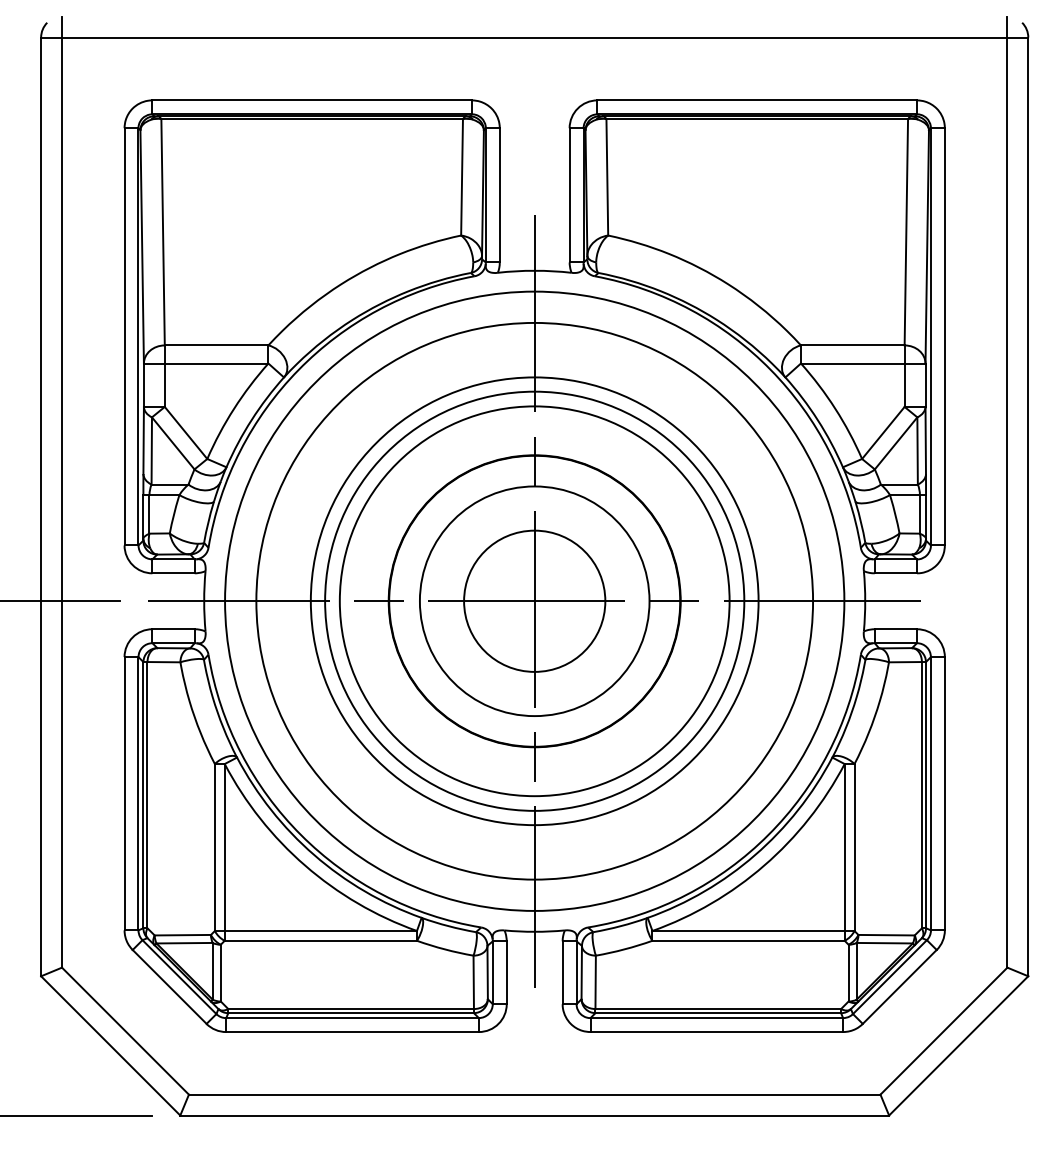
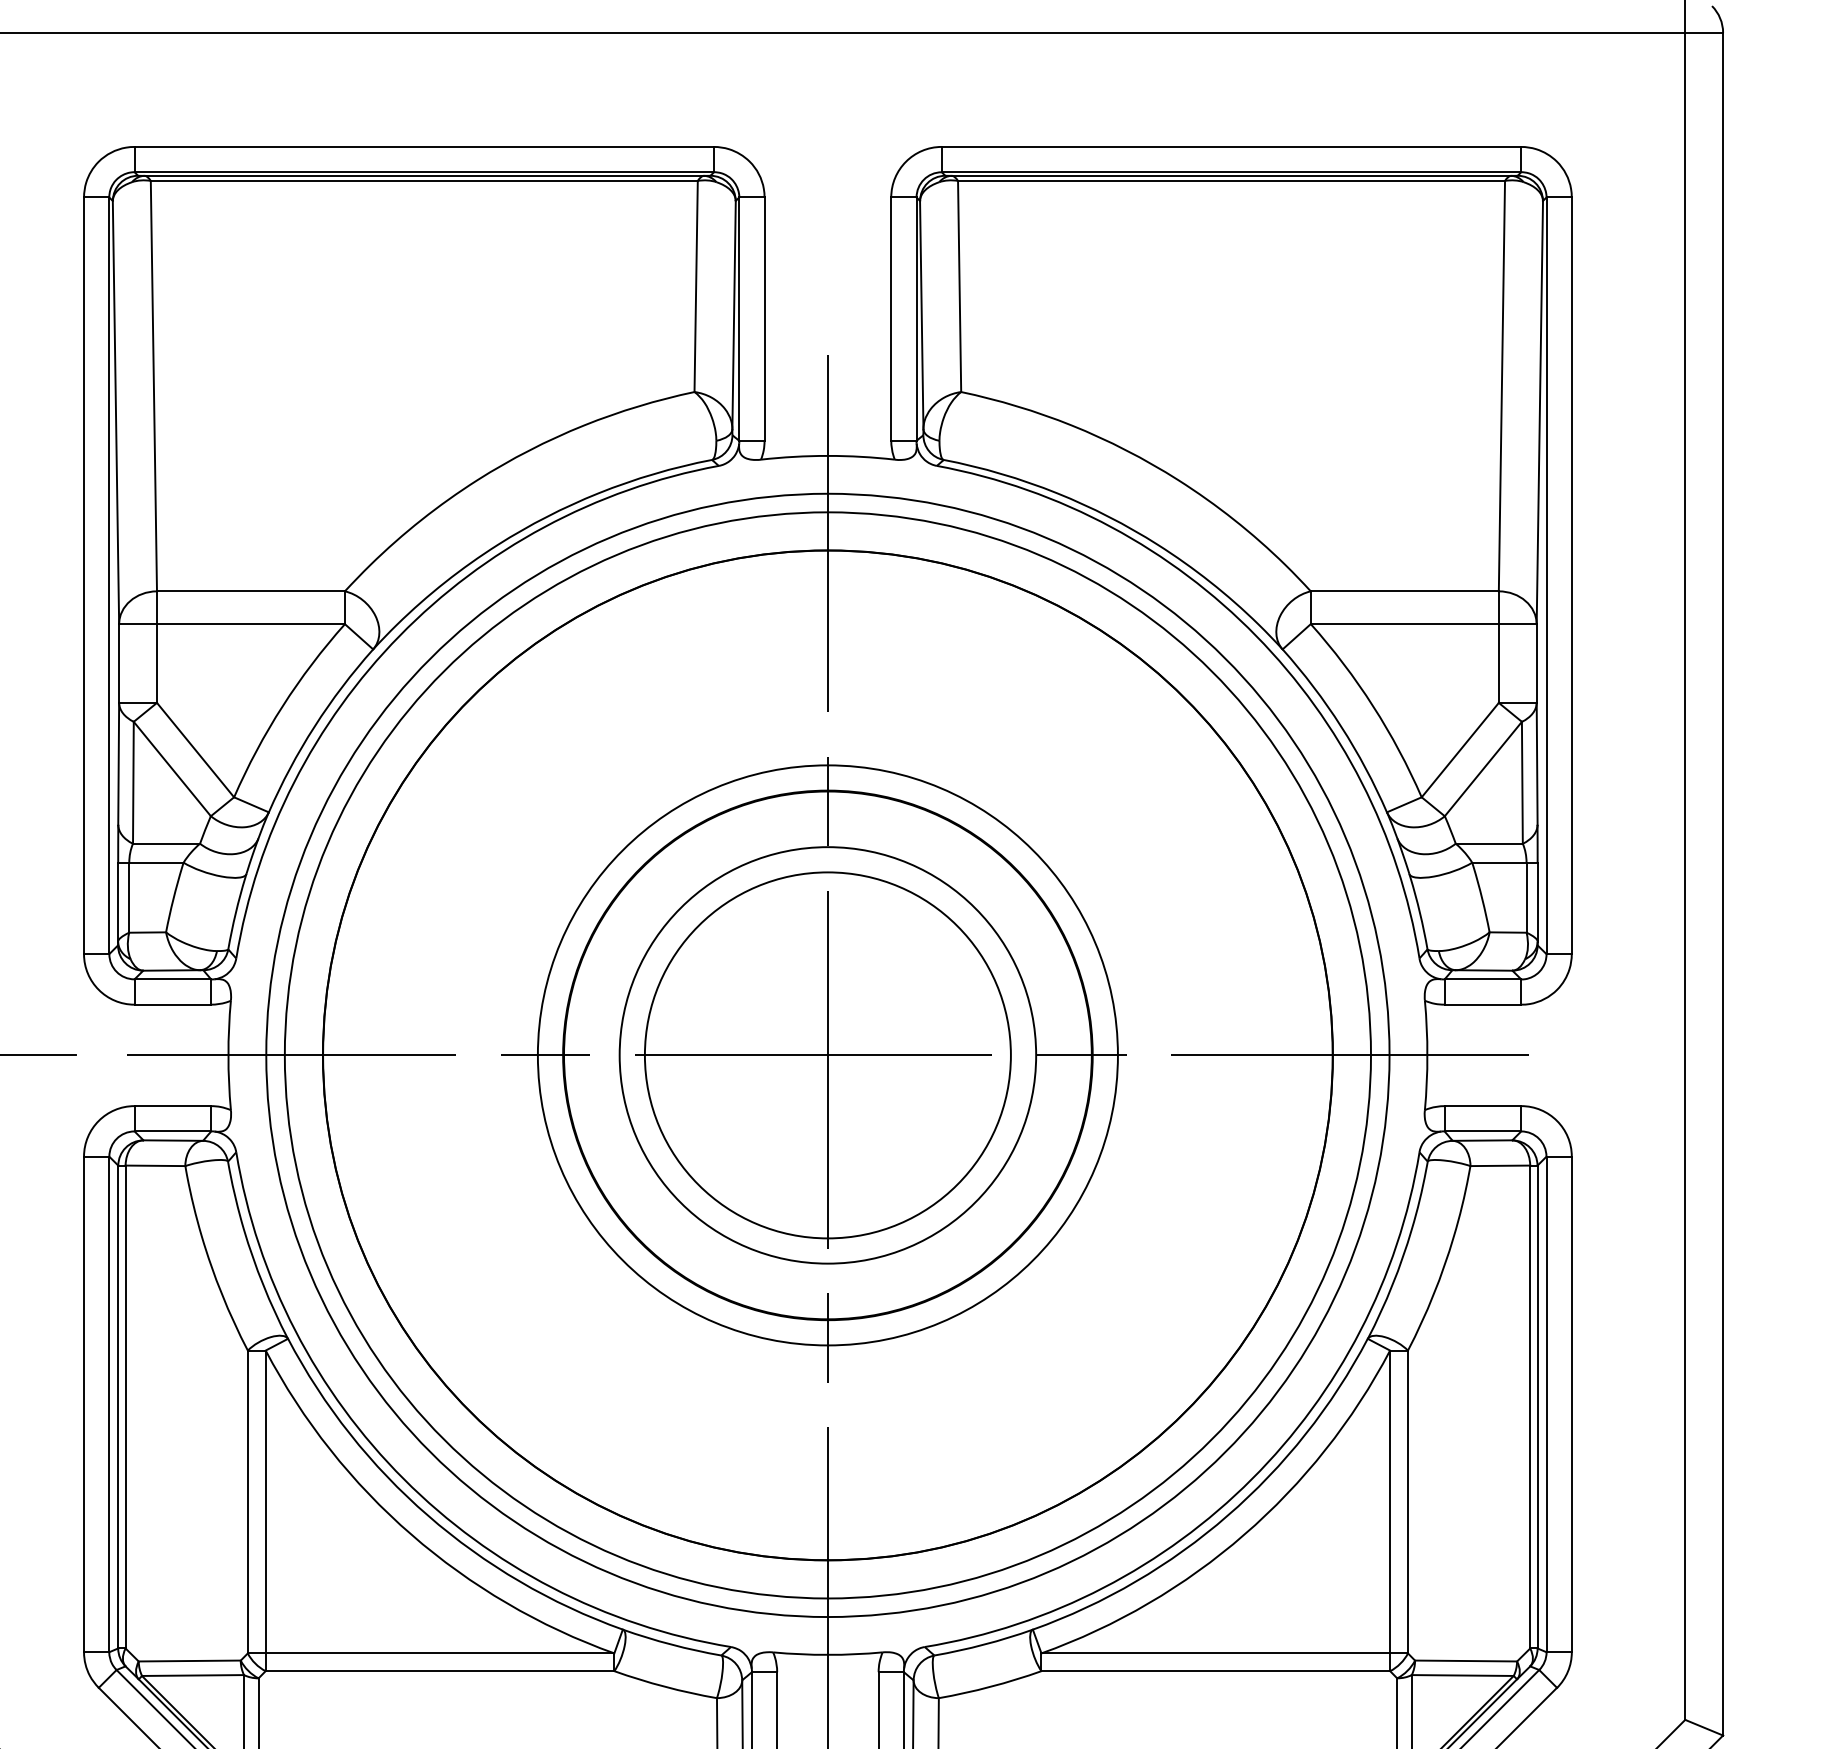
circle: (534, 600) -> (827, 1053), size x1.43
circle: (534, 600) -> (827, 1053), size x1.43
circle: (534, 601) -> (827, 1055), size x0.71
circle: (534, 601) -> (827, 1055), size x1.43

